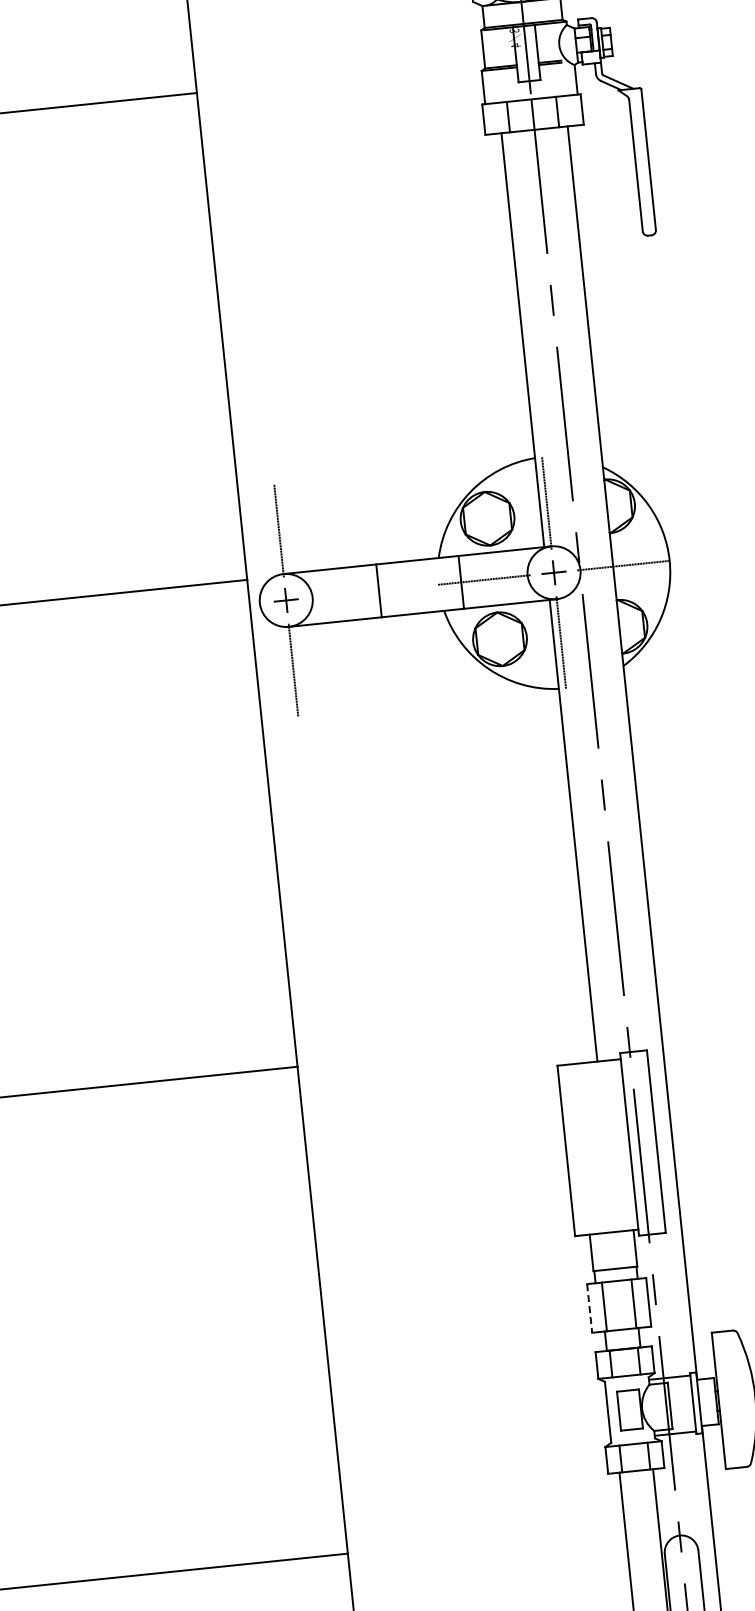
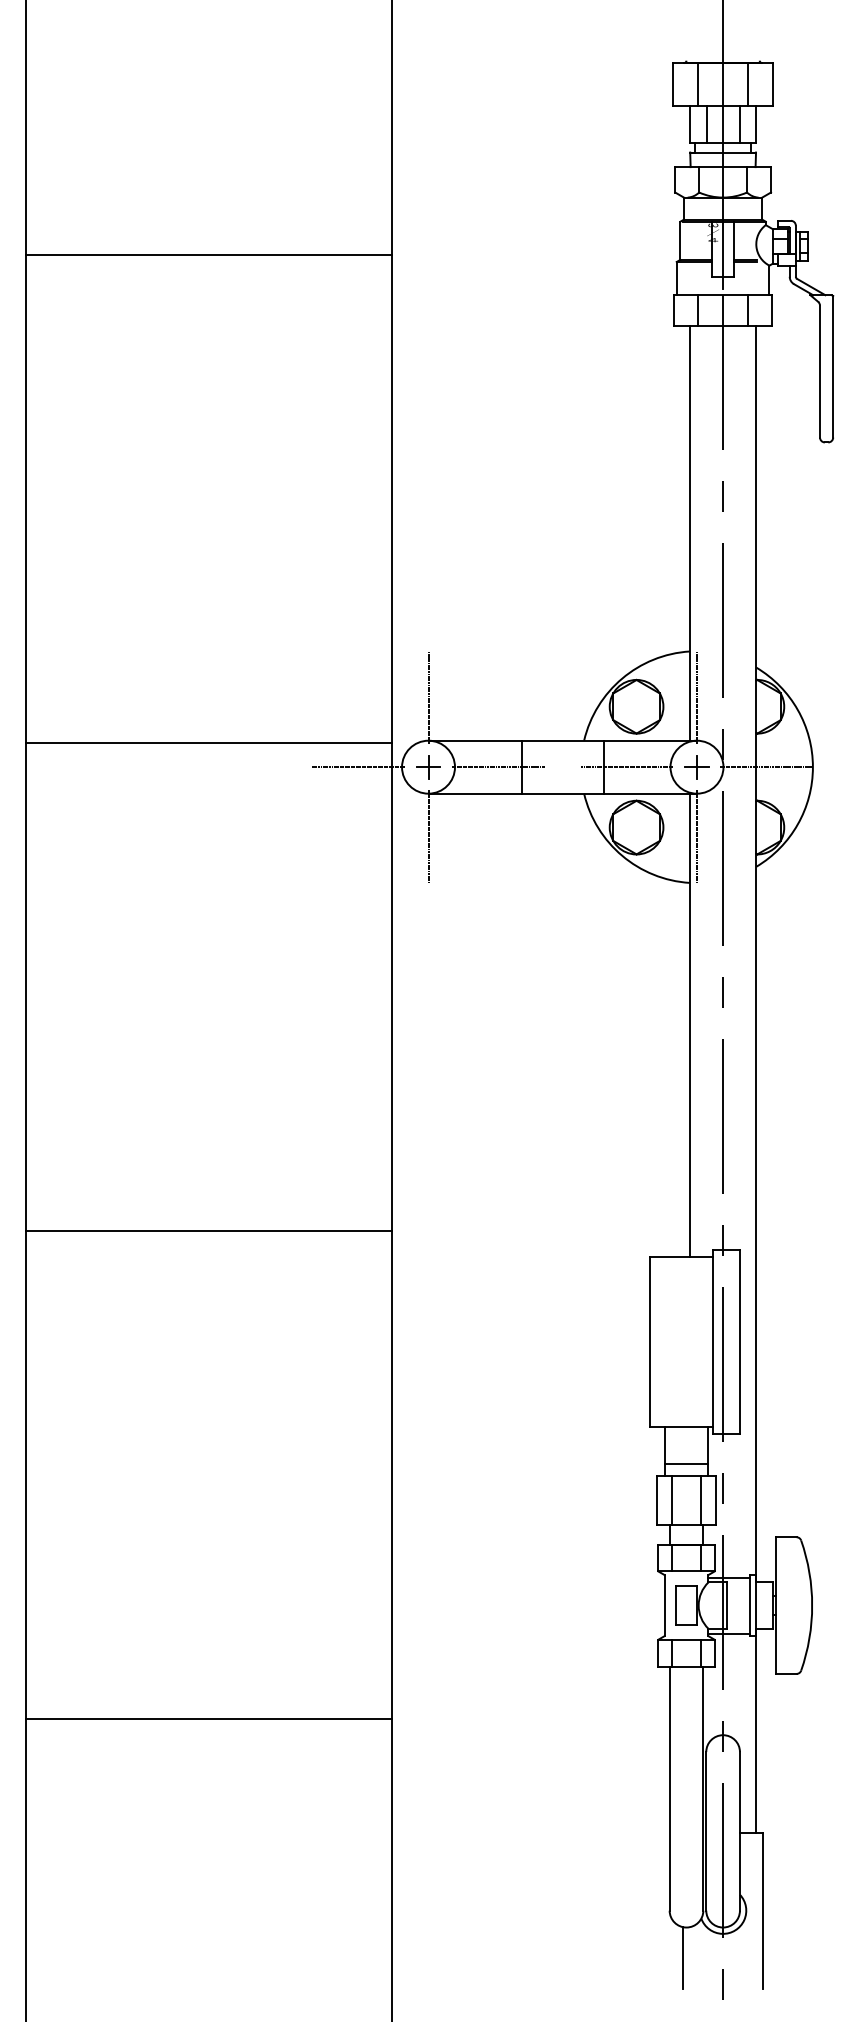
line: (355, 593) -> (497, 767), added
line: (216, 607) -> (358, 767), added
line: (589, 1309) -> (656, 1501), dashed -> solid

